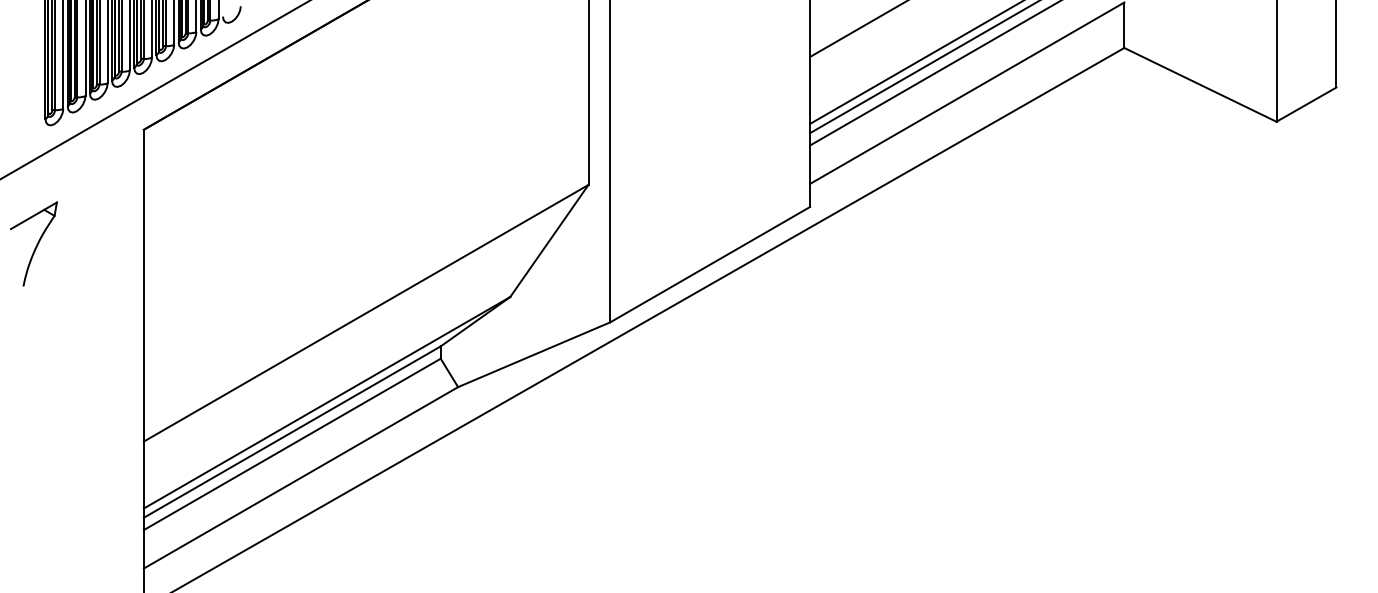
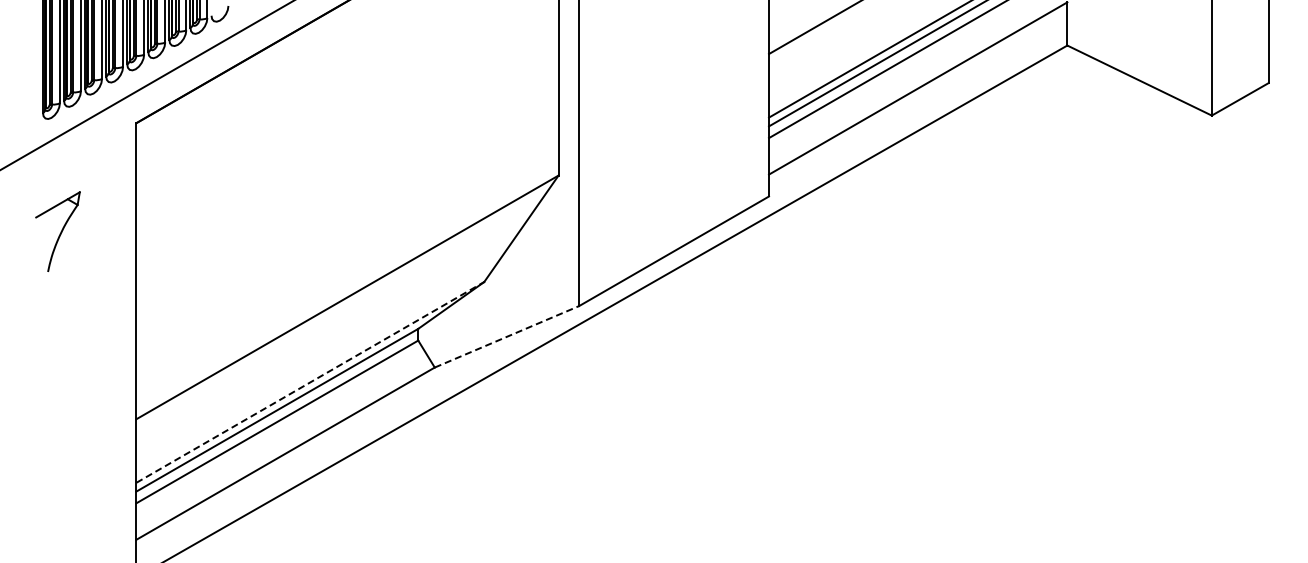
part: (33, 243) -> (57, 231), moved
line: (534, 354) -> (507, 336), solid -> dashed
line: (327, 402) -> (310, 382), solid -> dashed

